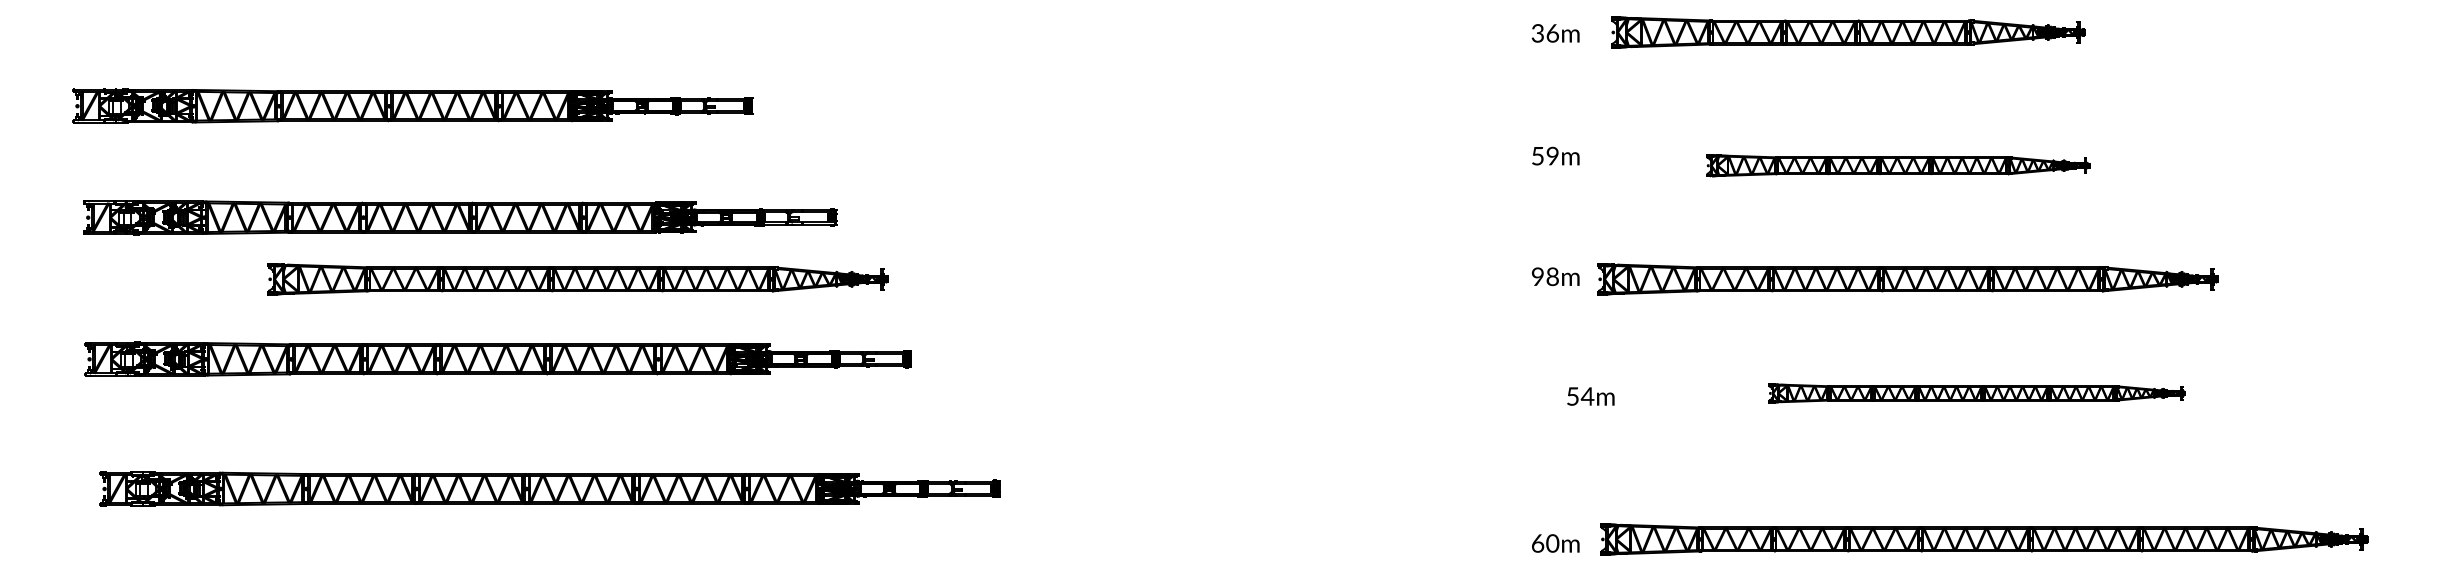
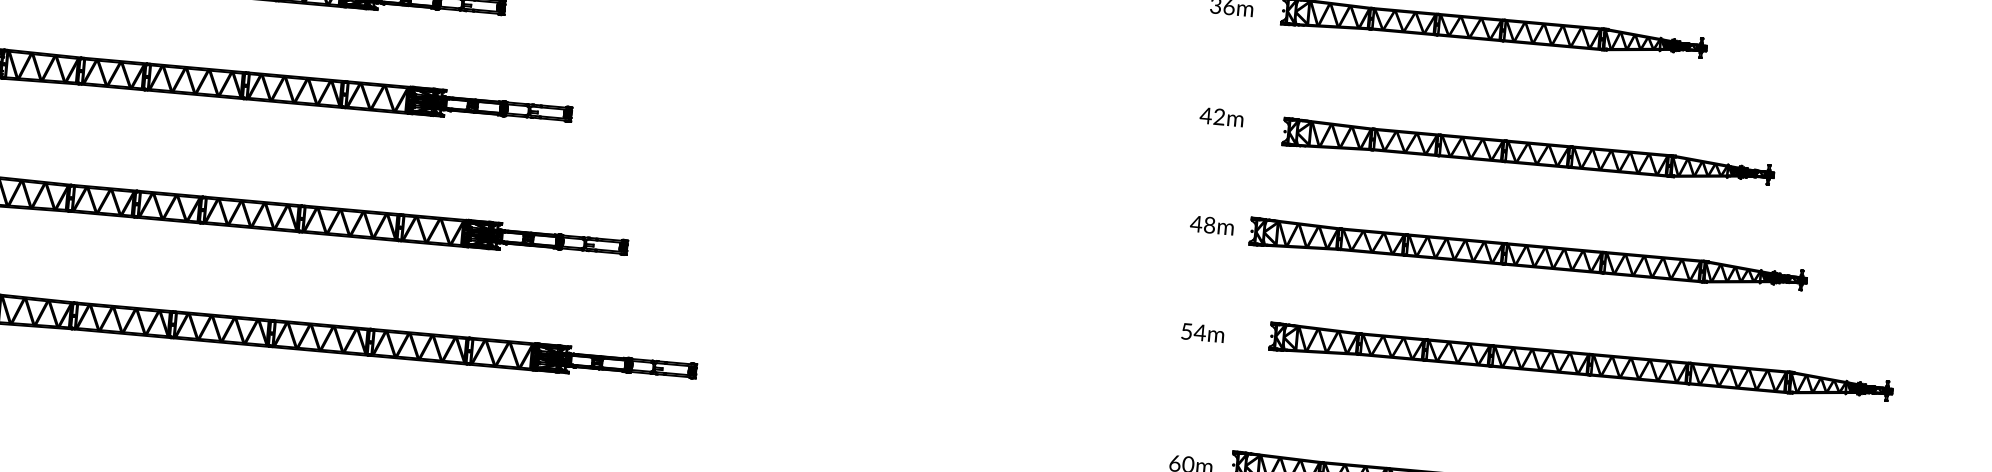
text: (1544, 156) -> (1211, 116), 59m -> 42m
part: (1898, 165) -> (1528, 153), size x1.43
text: (1537, 276) -> (1196, 223), 98m -> 48m
part: (577, 279) -> (334, 149), removed
part: (1977, 393) -> (1581, 364), size x1.67
text: (1590, 396) -> (1202, 332), moved

